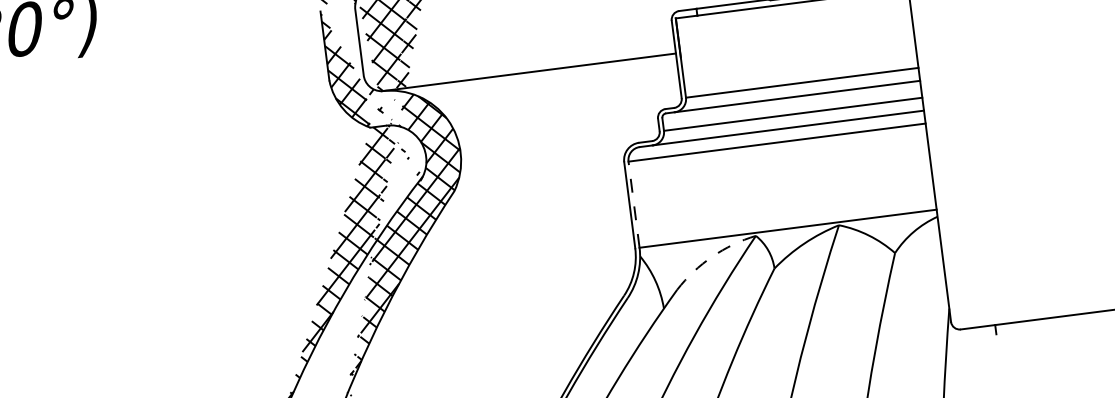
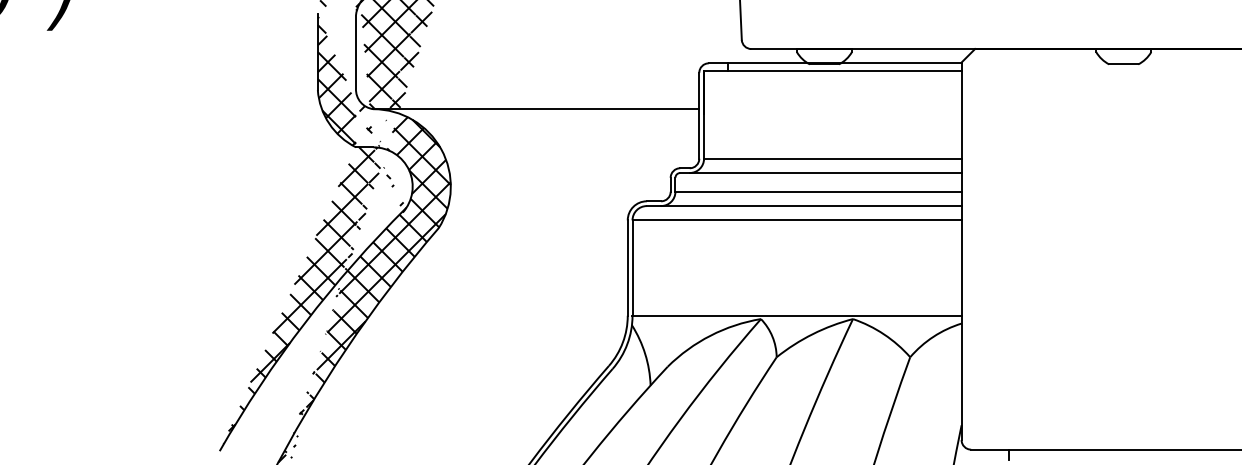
line: (634, 205) -> (632, 268), dashed -> solid
arc: (712, 256) -> (710, 335), dashed -> solid

